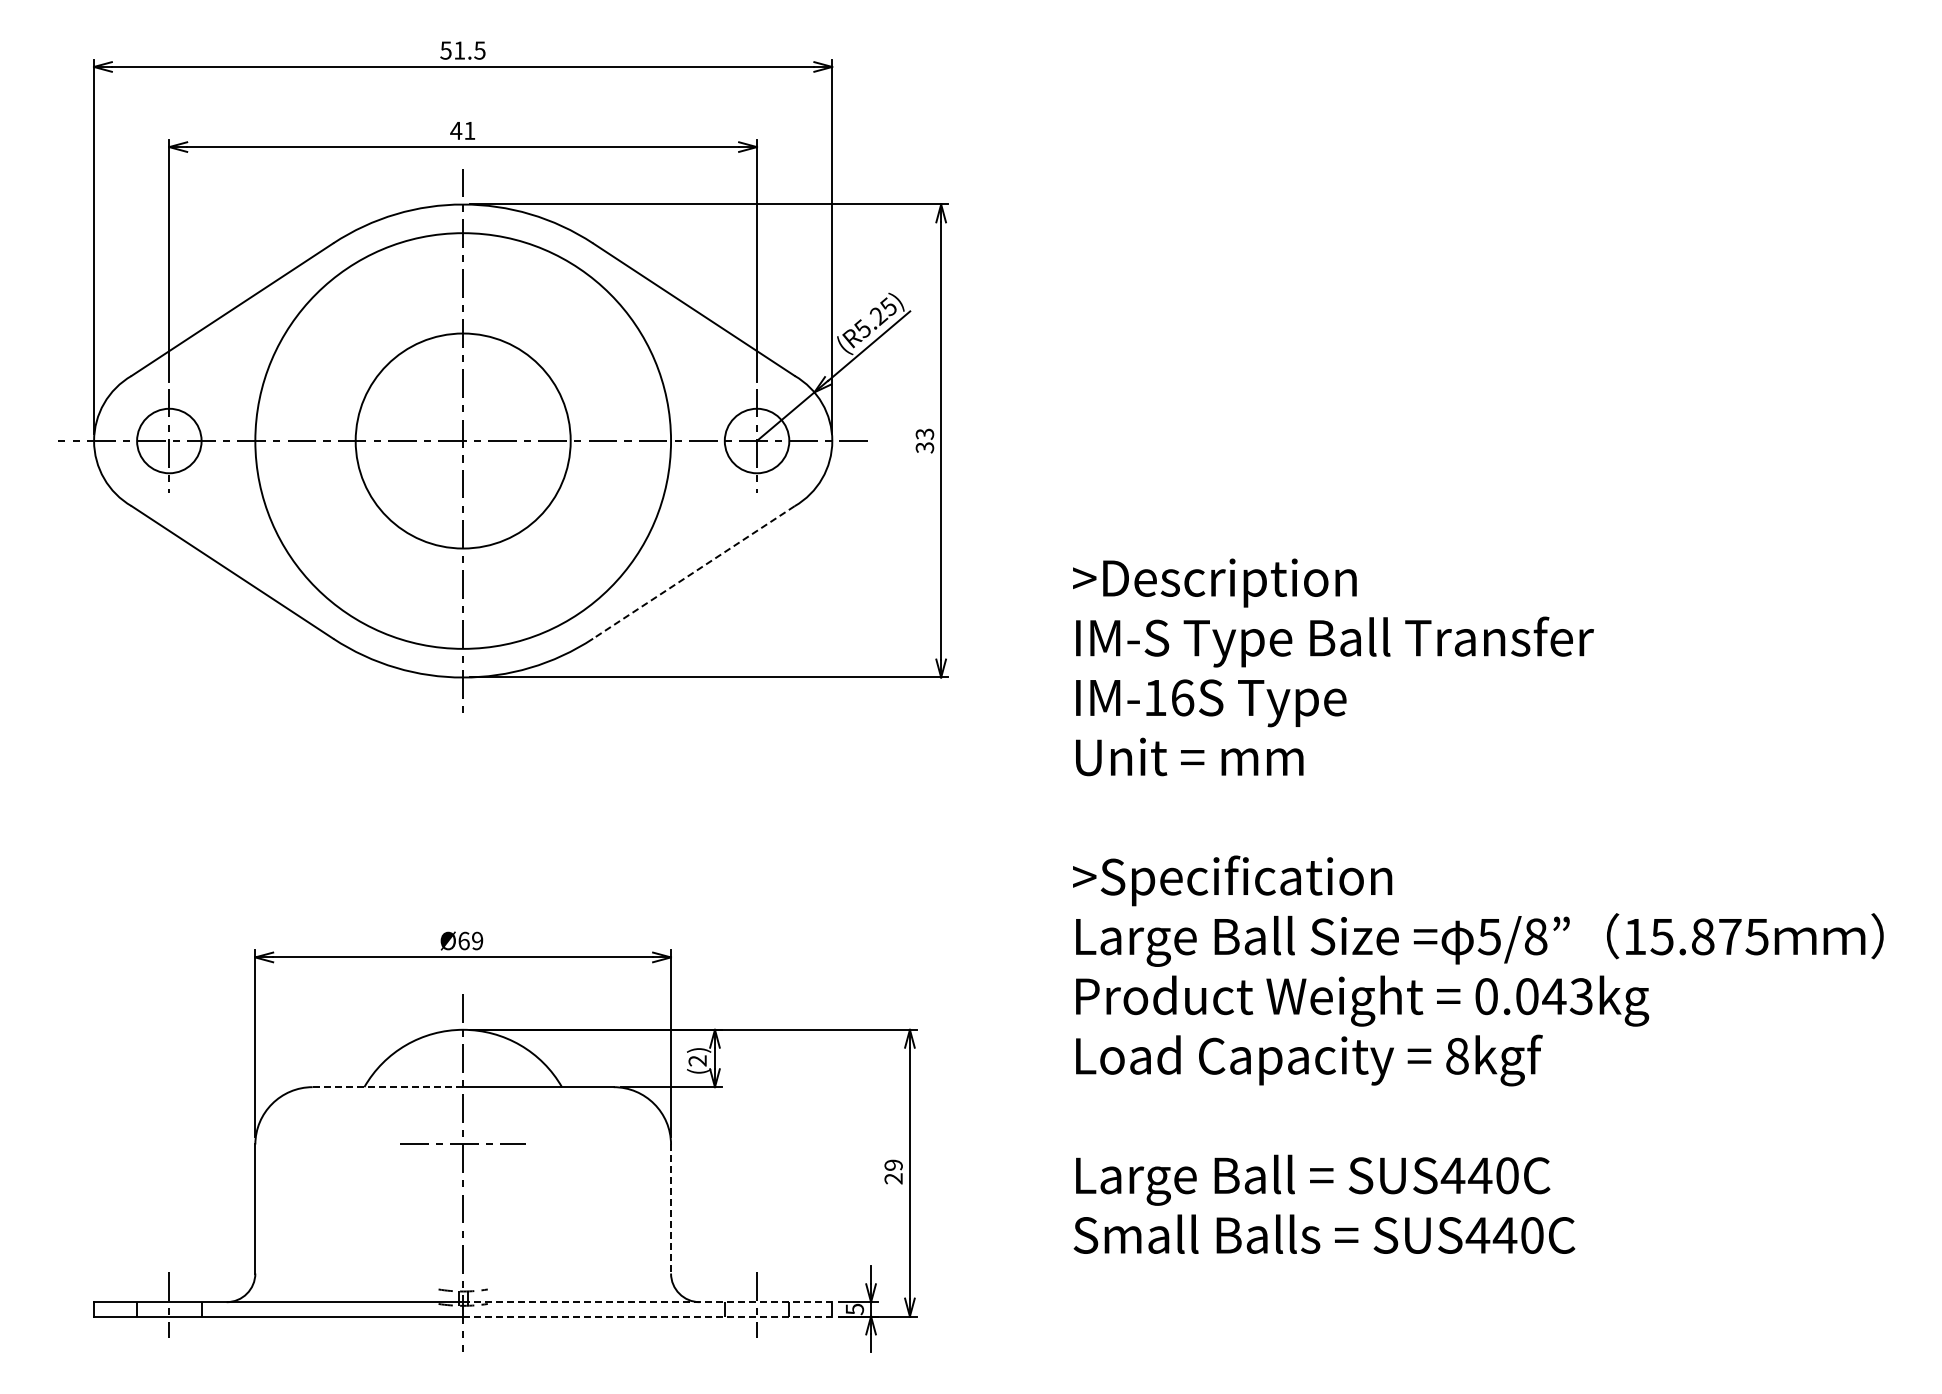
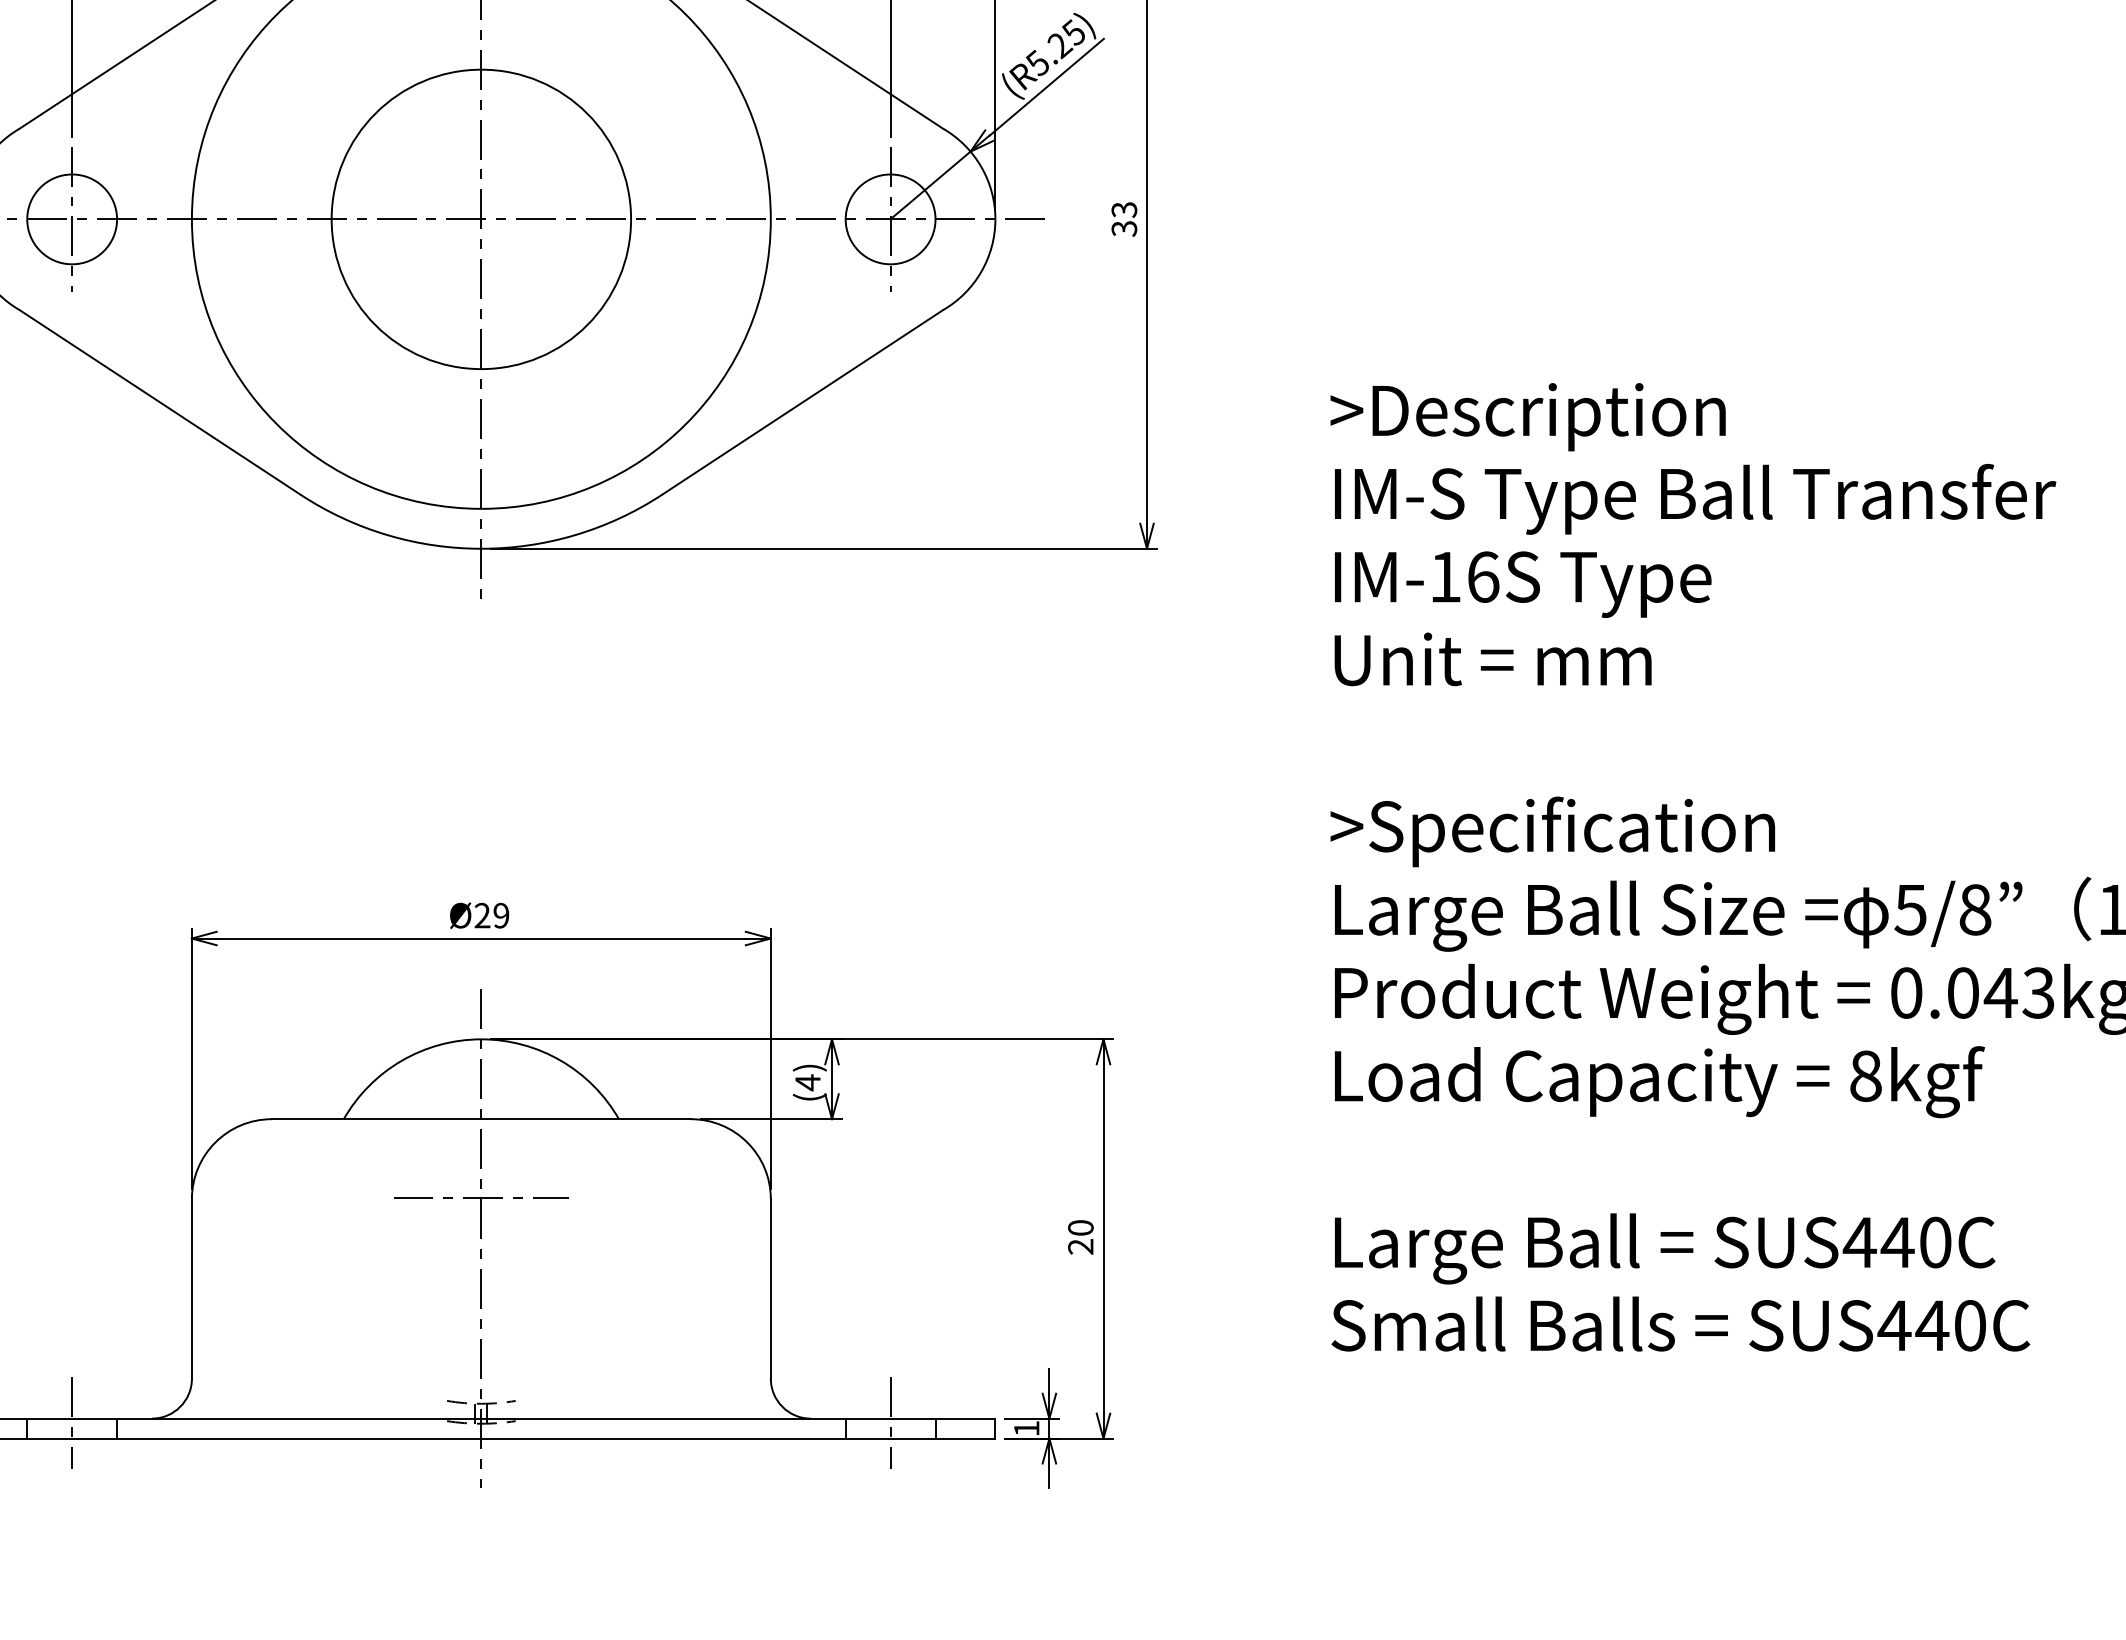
line: (693, 572) -> (802, 402), dashed -> solid
text: (463, 940) -> (481, 914), Ø69 -> Ø29
text: (697, 1060) -> (807, 1082), (2) -> (4)
line: (388, 1087) -> (377, 1119), dashed -> solid
text: (893, 1164) -> (1080, 1226), 29 -> 20
line: (671, 1209) -> (771, 1289), dashed -> solid
line: (647, 1302) -> (738, 1419), dashed -> solid
text: (855, 1309) -> (1027, 1428), 5 -> 1
line: (647, 1316) -> (738, 1438), dashed -> solid

